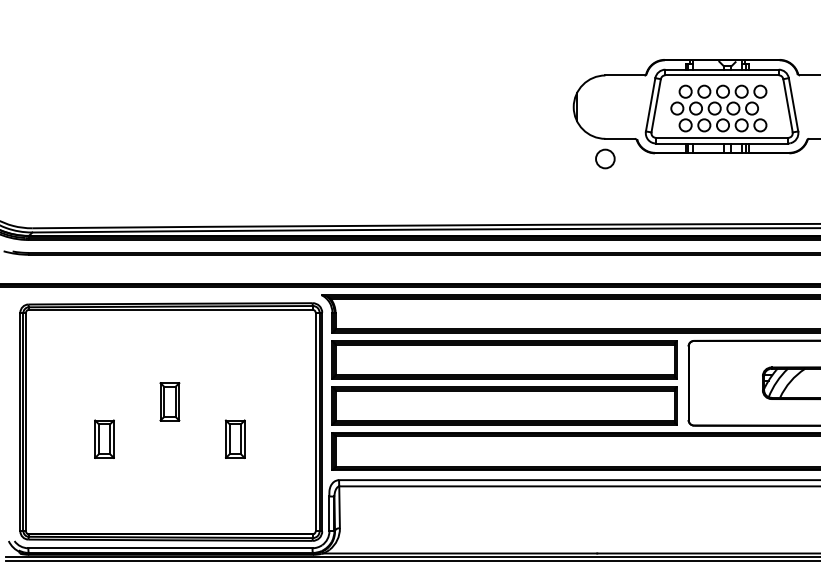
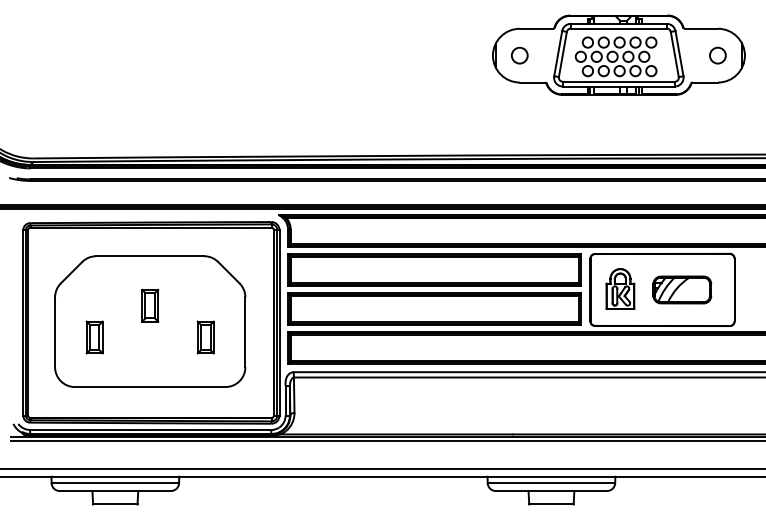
circle: (605, 158) -> (519, 55), moved
part: (724, 381) -> (620, 288), added
part: (170, 420) -> (150, 321), added

